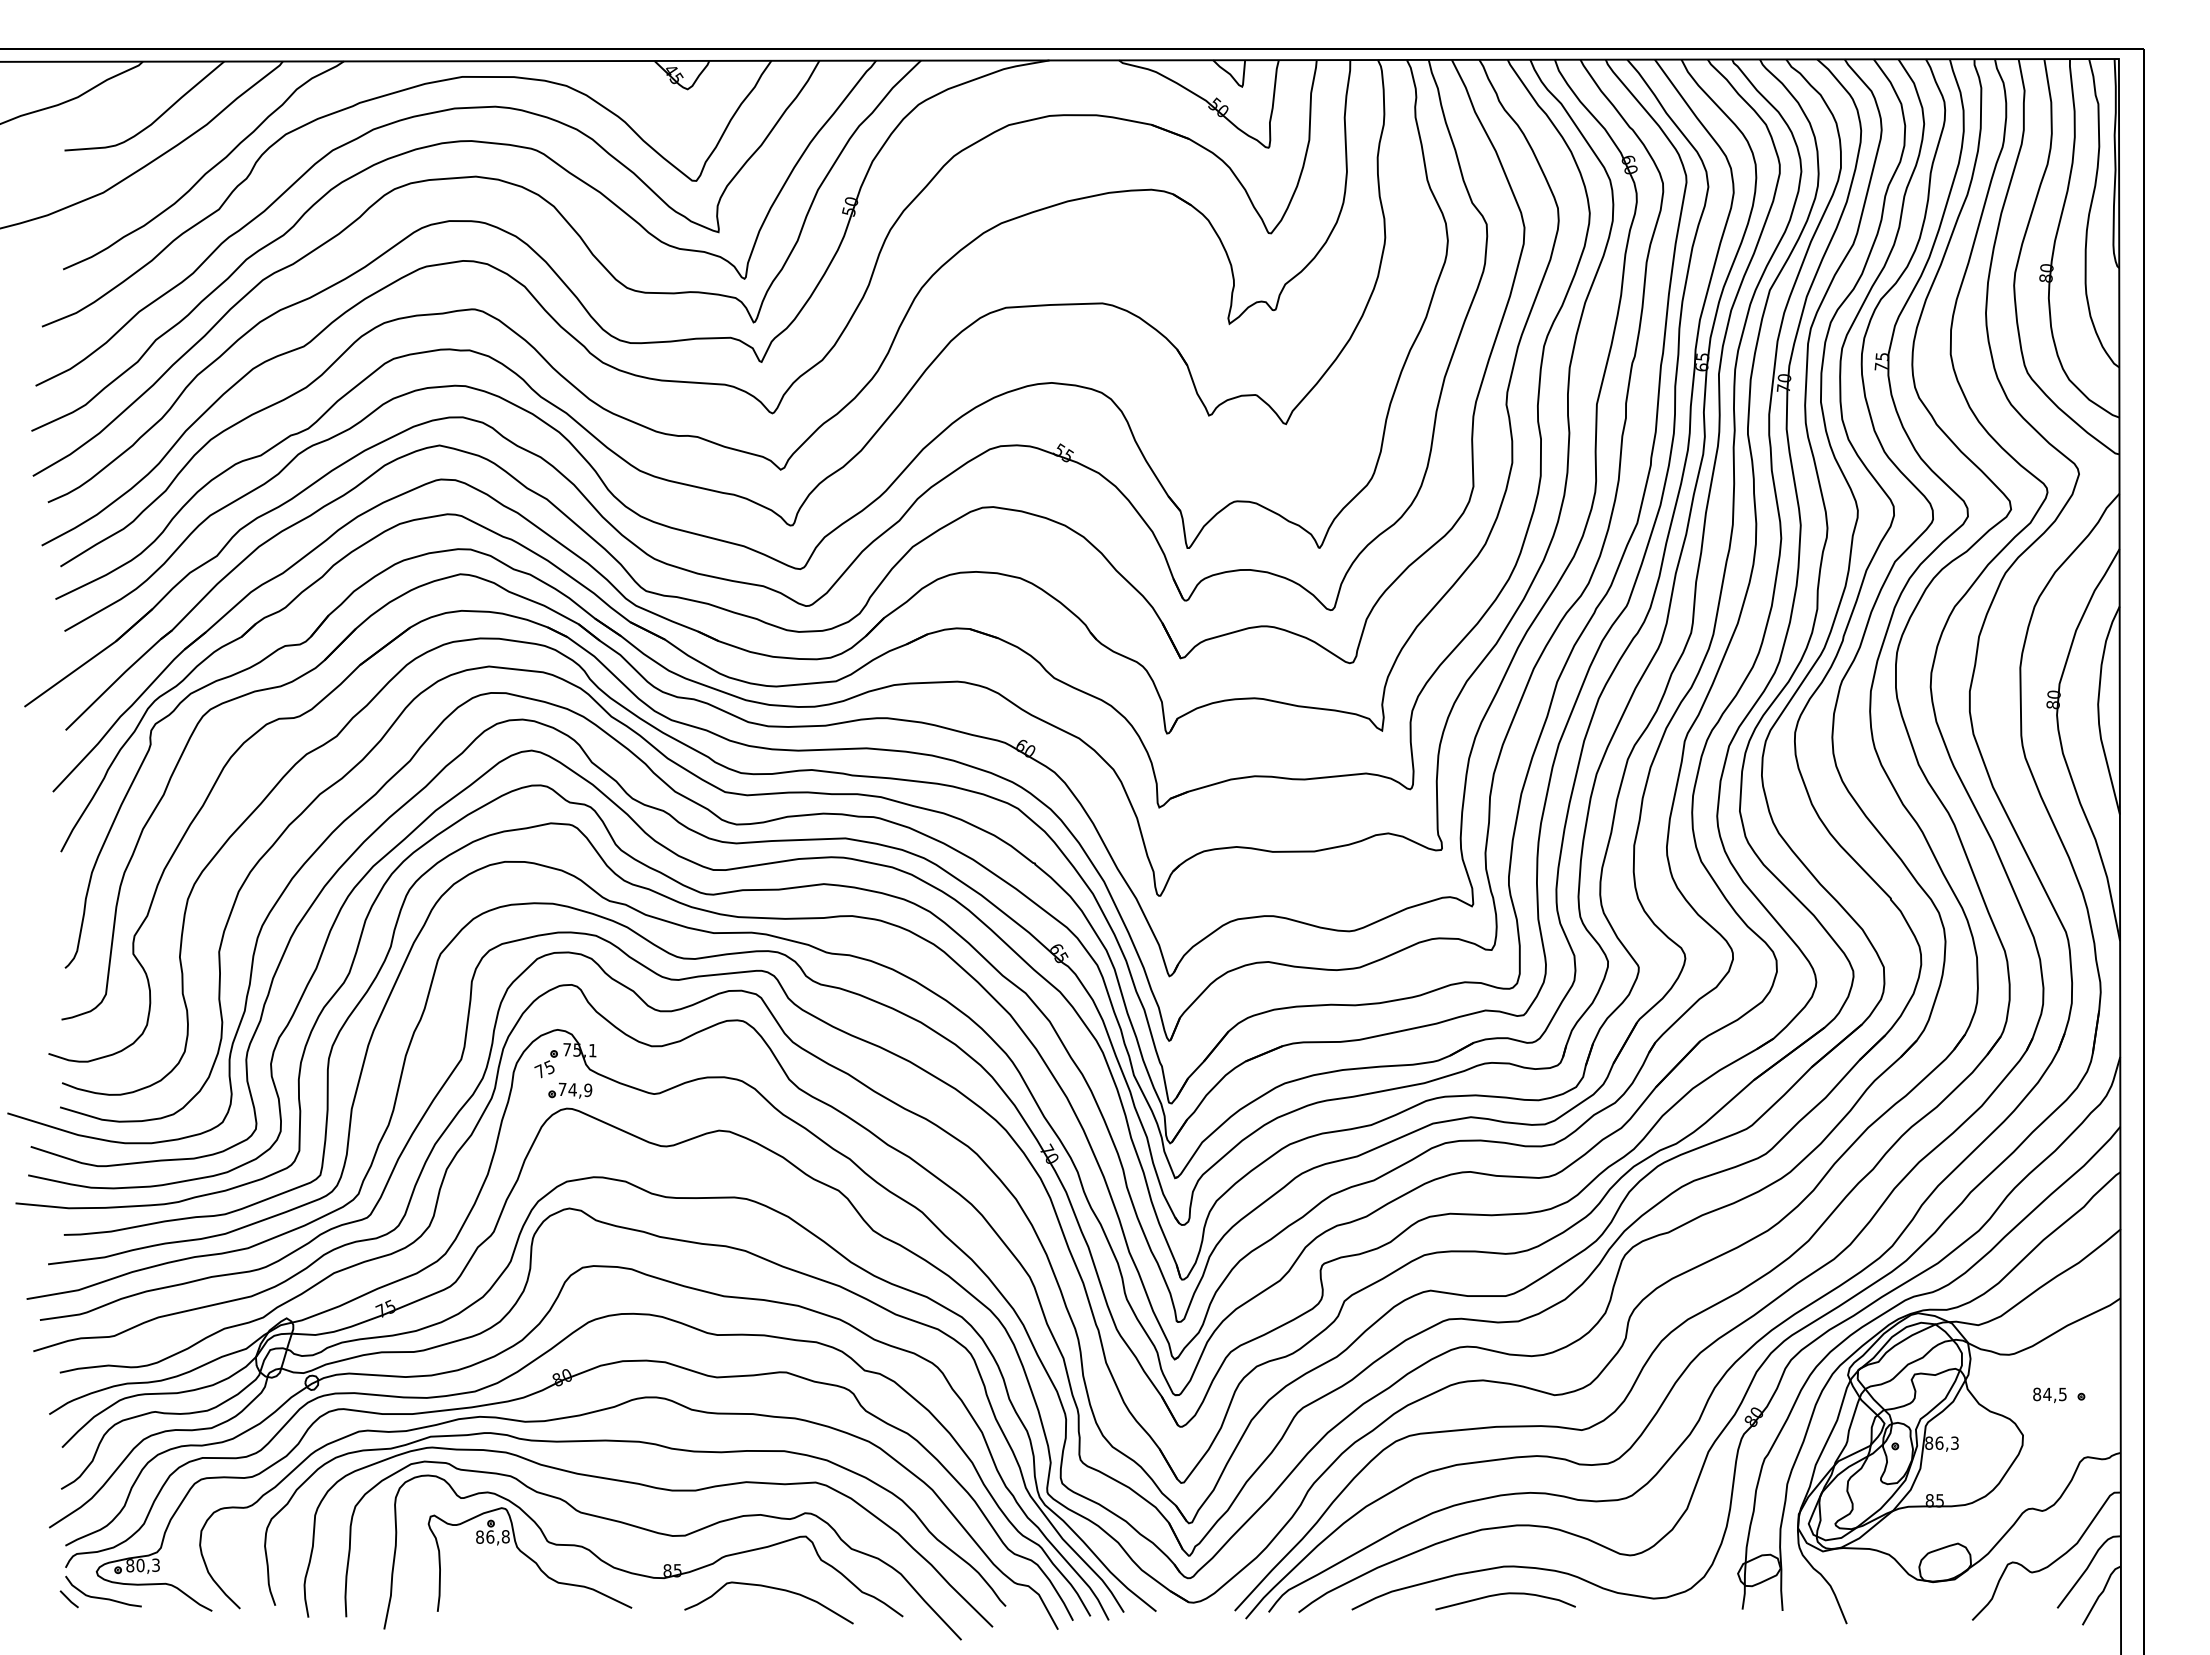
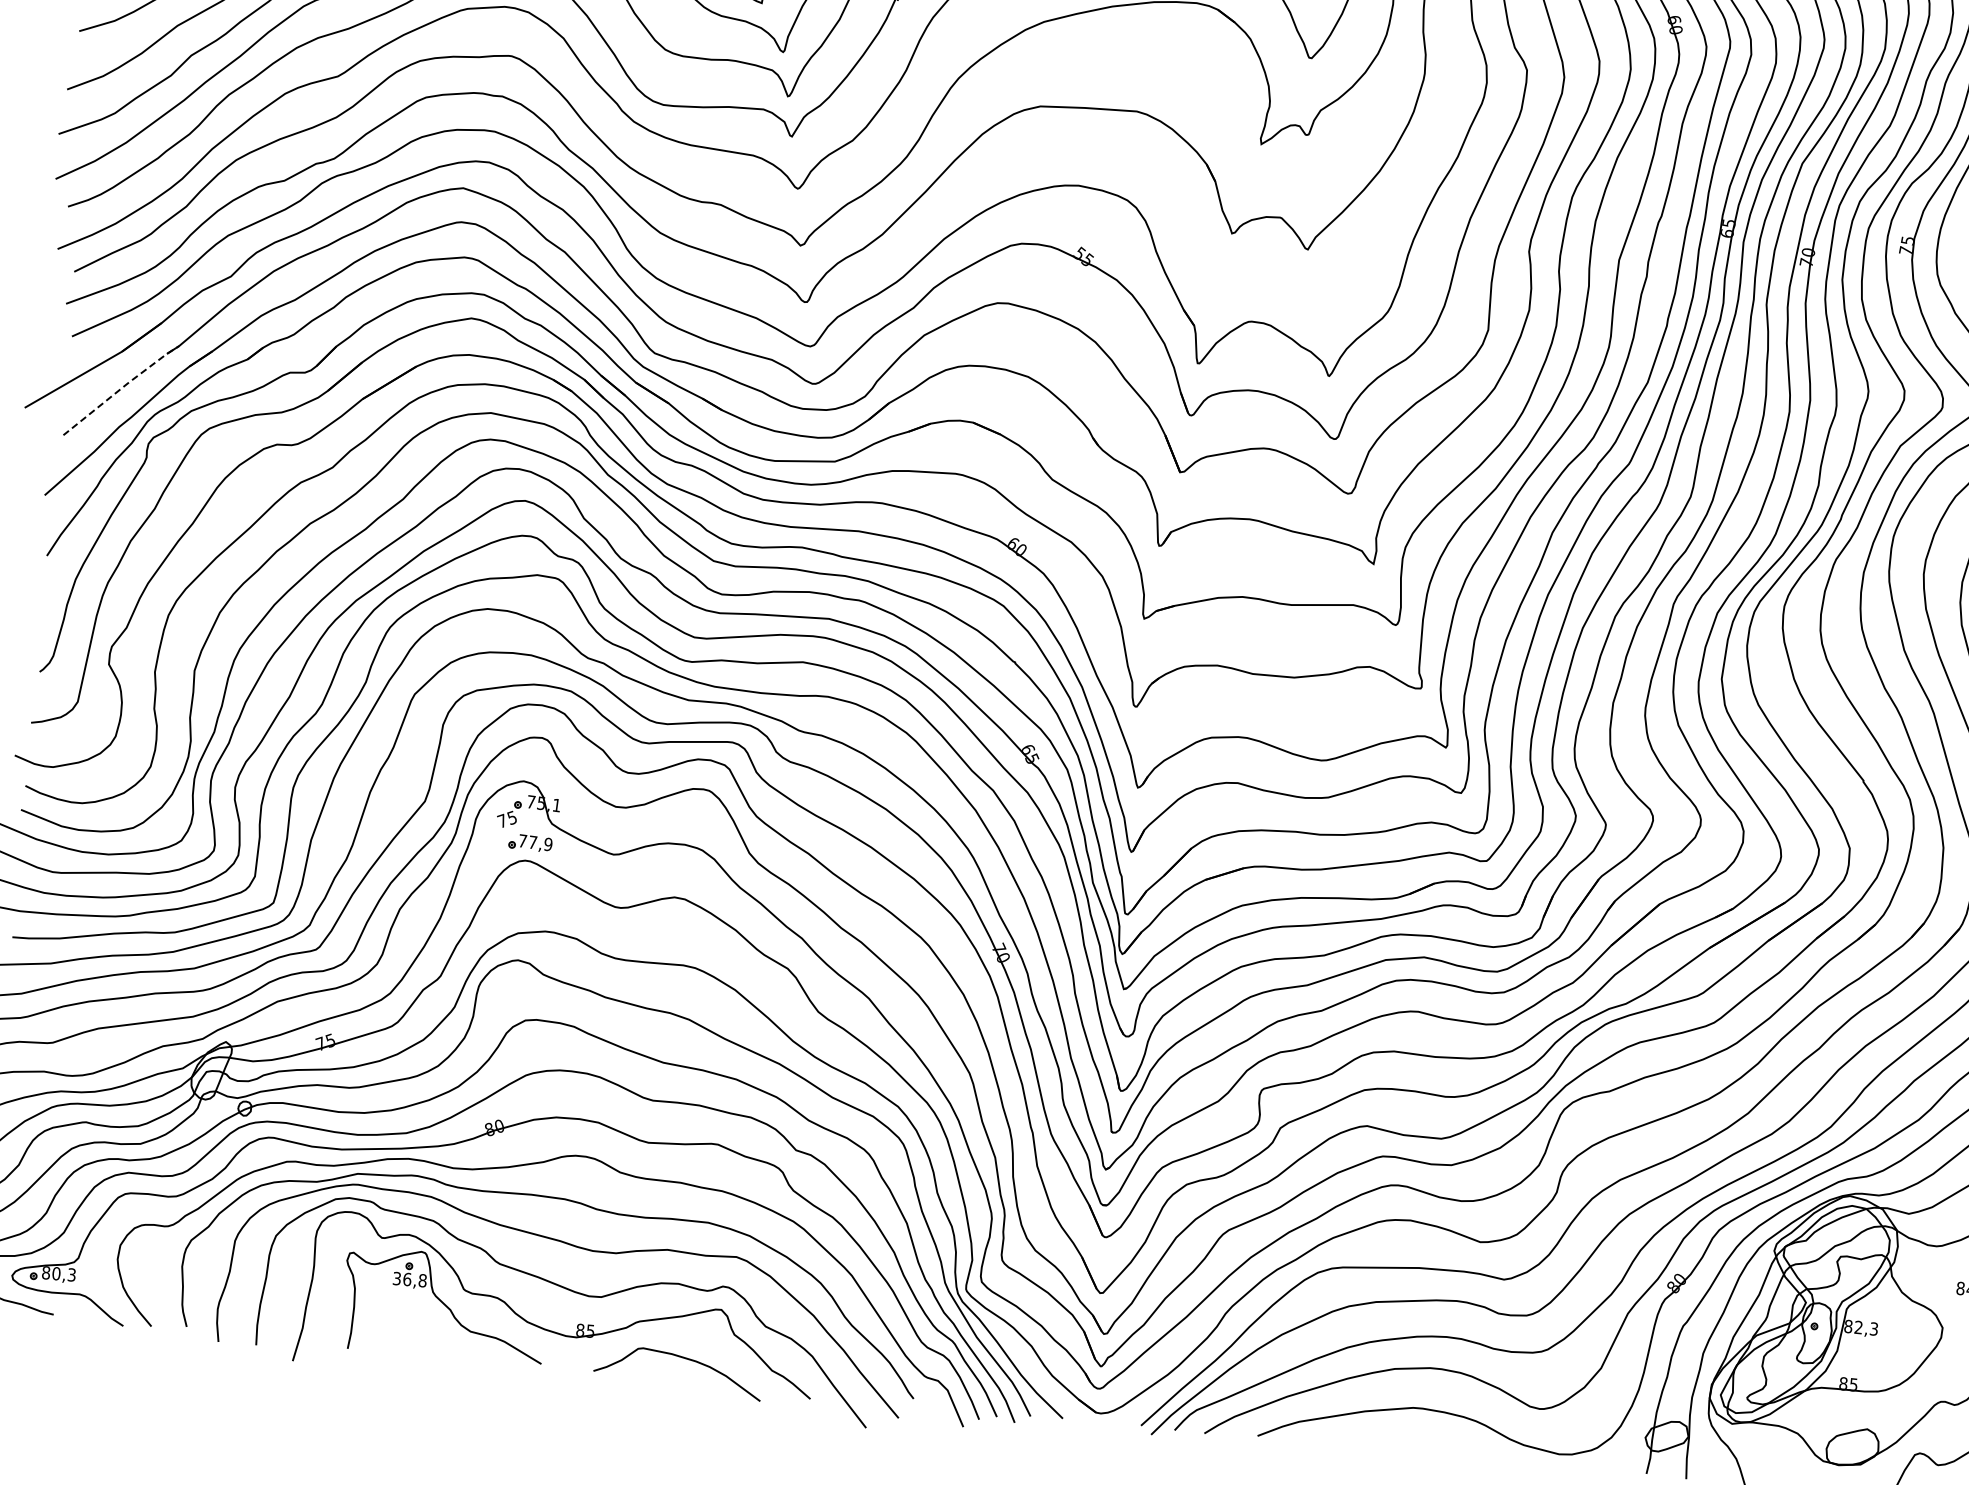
line: (119, 677) -> (122, 387), solid -> dashed
text: (572, 1089) -> (532, 842), 74,9 -> 77,9
text: (1939, 1442) -> (1858, 1326), 86,3 -> 82,3
text: (480, 1536) -> (397, 1278), 86,8 -> 36,8
curve: (1505, 1594) -> (1412, 1435), removed

